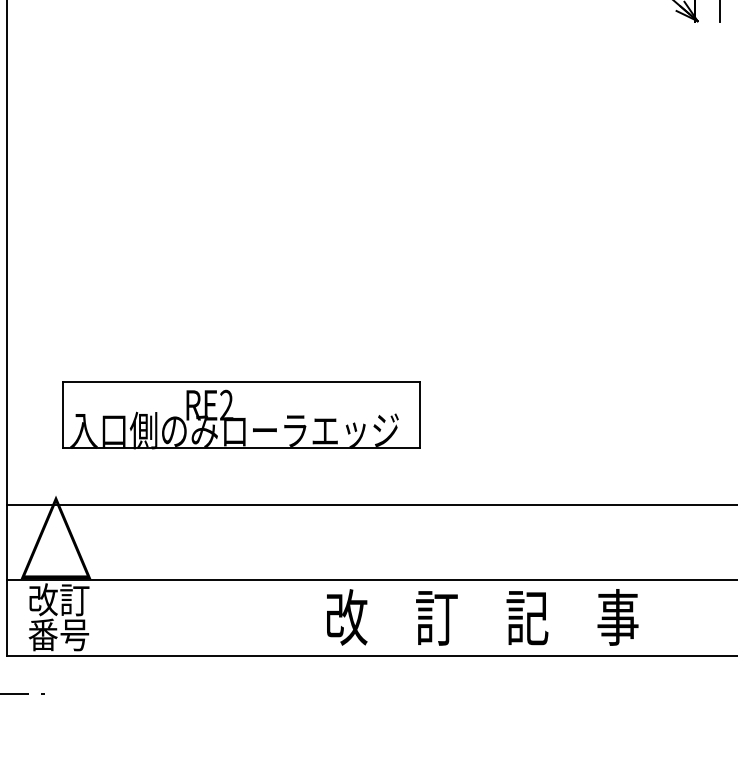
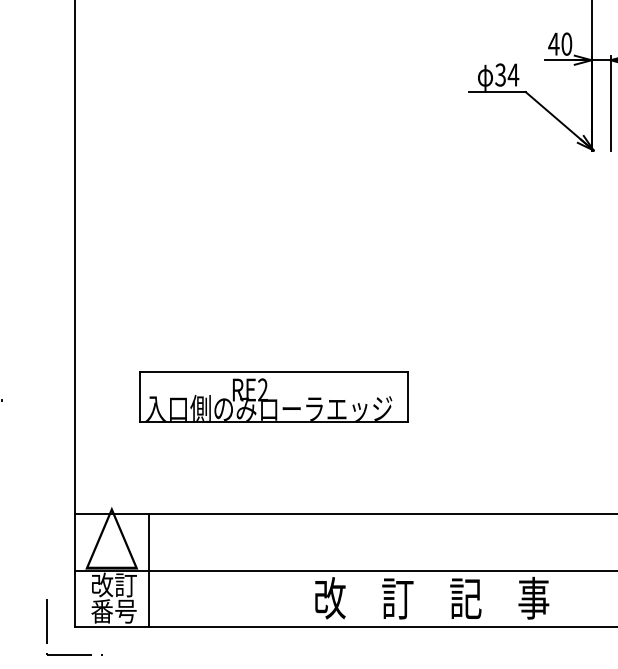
part: (240, 414) -> (273, 396), moved
line: (104, 580) -> (148, 570), added

